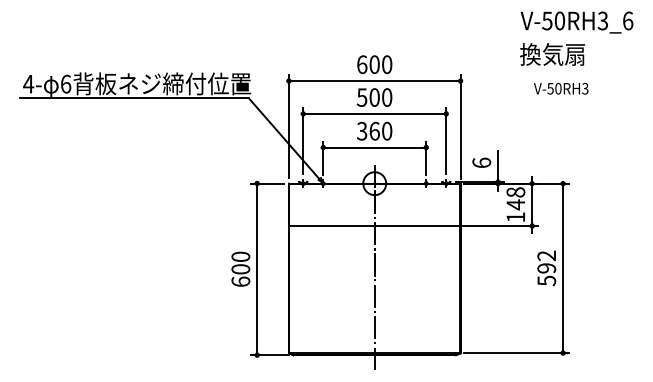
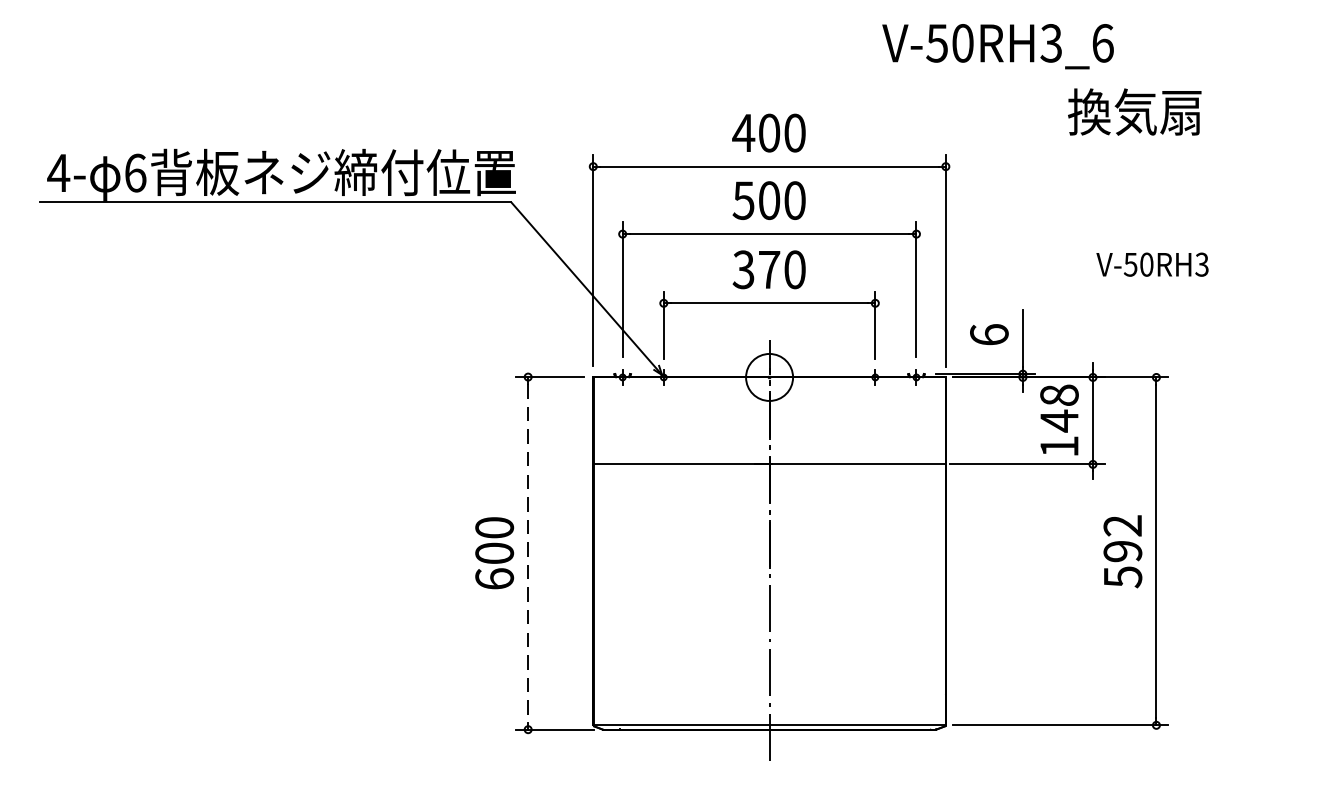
text: (576, 22) -> (997, 46), moved
text: (361, 64) -> (742, 132), 600 -> 400
text: (561, 88) -> (1153, 264), moved
text: (374, 130) -> (769, 268), 360 -> 370
line: (257, 269) -> (528, 553), solid -> dashed

